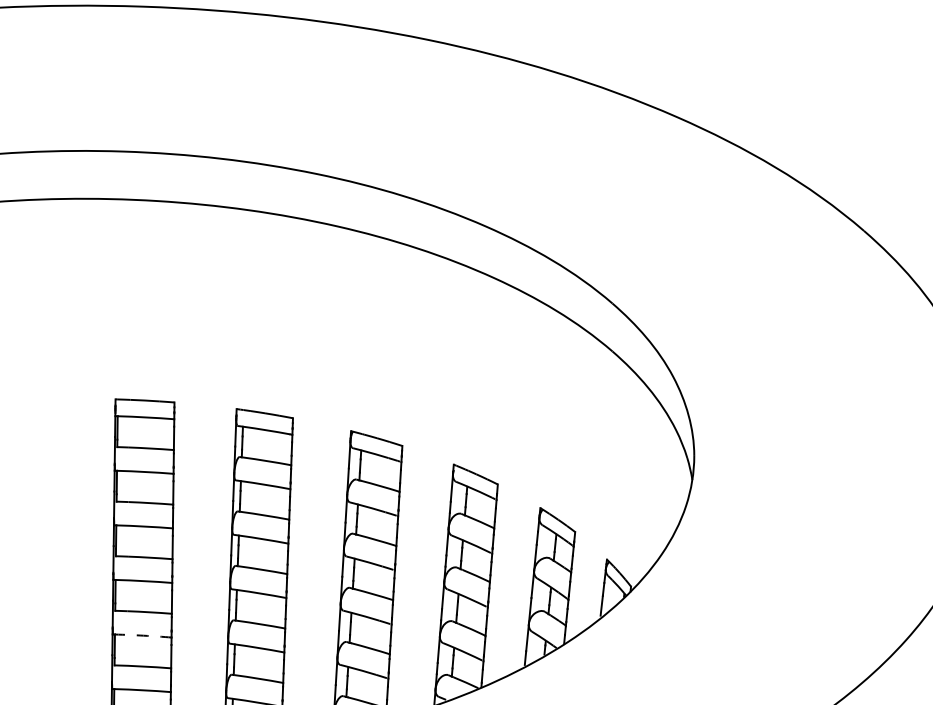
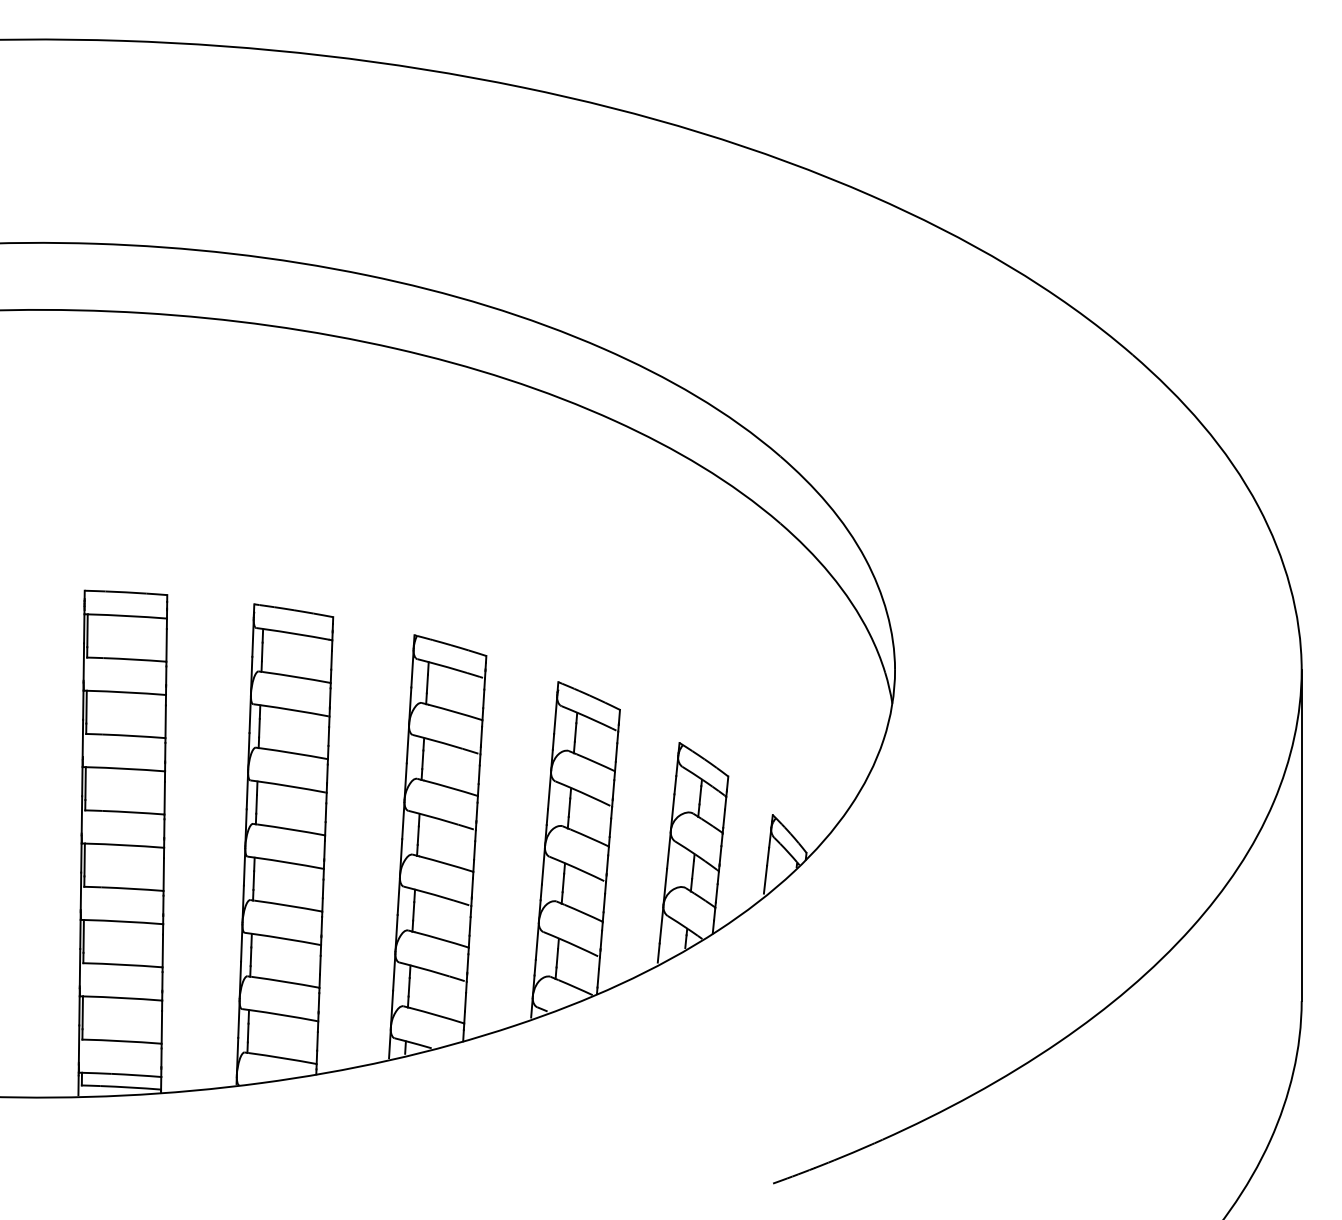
arc: (143, 635) -> (124, 921), dashed -> solid

